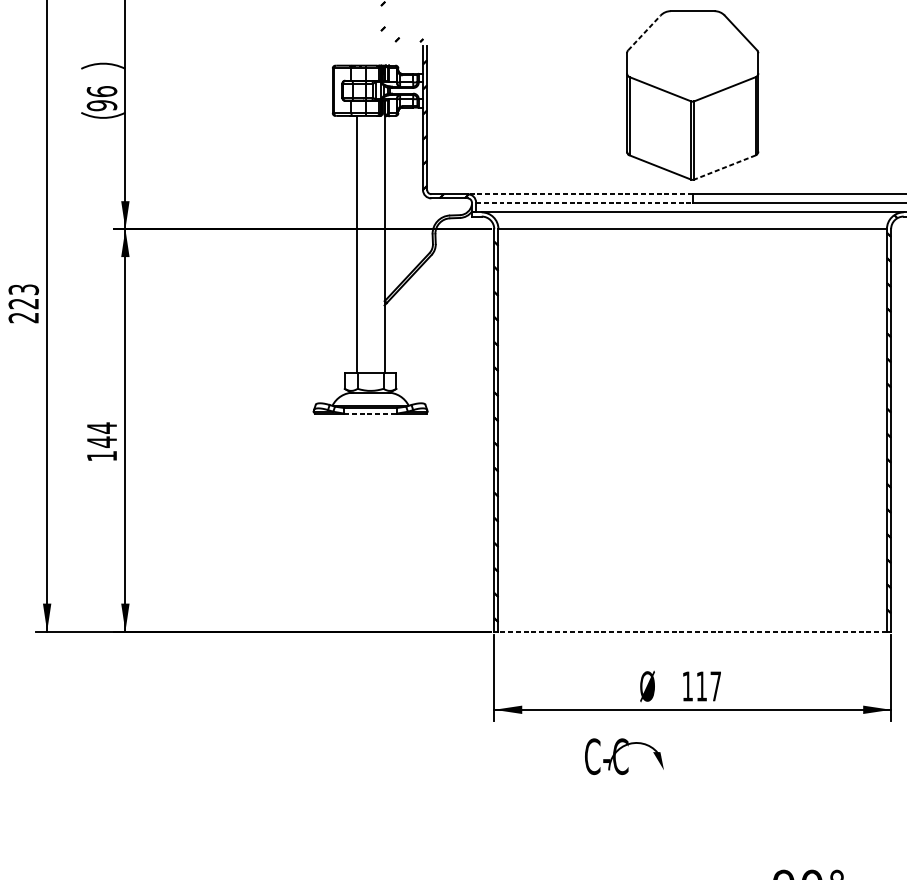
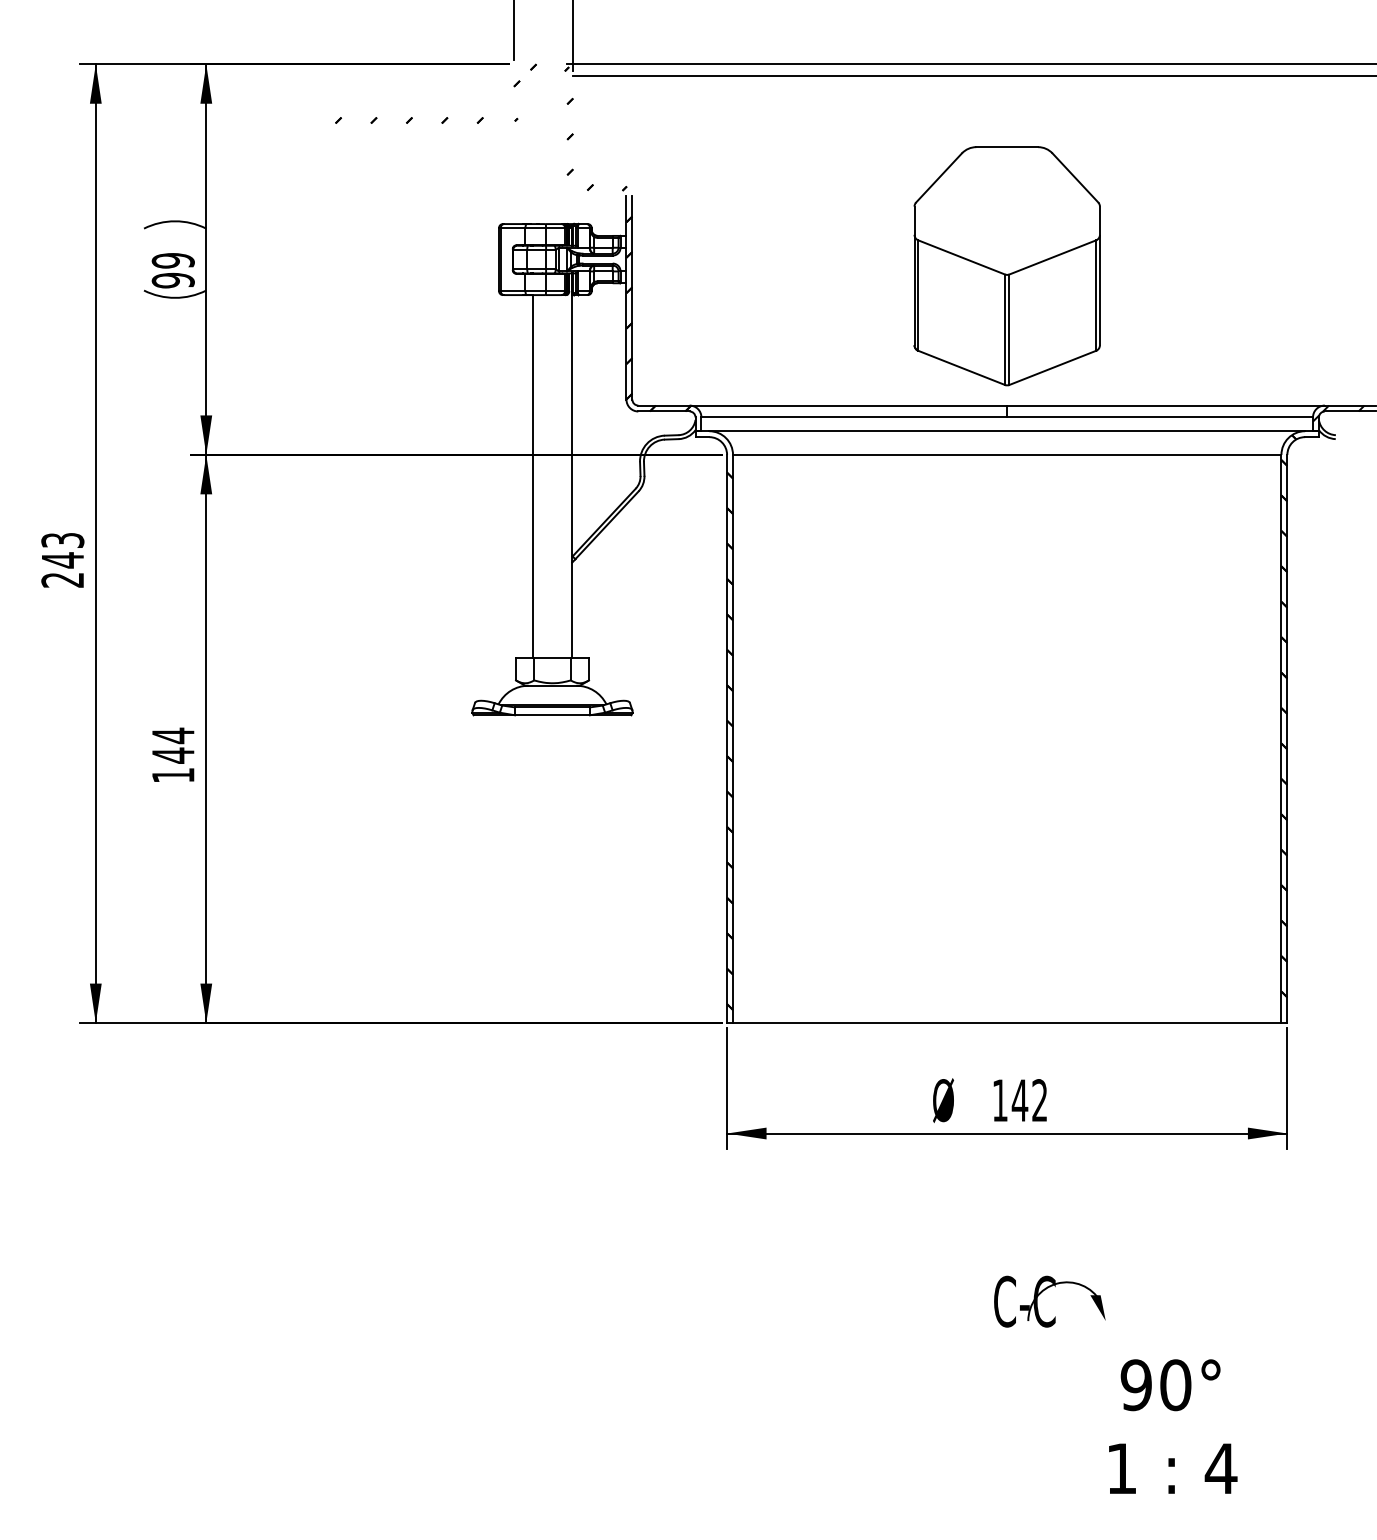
line: (644, 32) -> (939, 177), dashed -> solid
text: (101, 91) -> (172, 260), 96 -> 99
line: (724, 167) -> (1052, 367), dashed -> solid
line: (580, 194) -> (848, 405), dashed -> solid
line: (584, 202) -> (854, 417), dashed -> solid
text: (23, 303) -> (62, 560), 223 -> 243
line: (371, 413) -> (553, 715), dashed -> solid
line: (692, 631) -> (1006, 1023), dashed -> solid
text: (708, 686) -> (1029, 1100), 117 -> 142
part: (618, 750) -> (1041, 1293), moved

